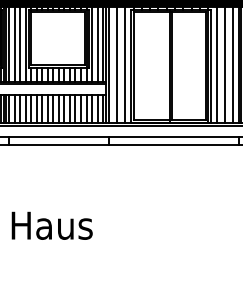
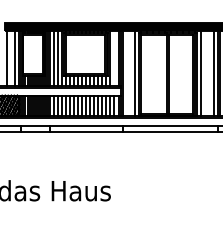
line: (97, 44) -> (114, 58), removed
line: (116, 64) -> (128, 73), removed
line: (224, 64) -> (207, 73), removed

